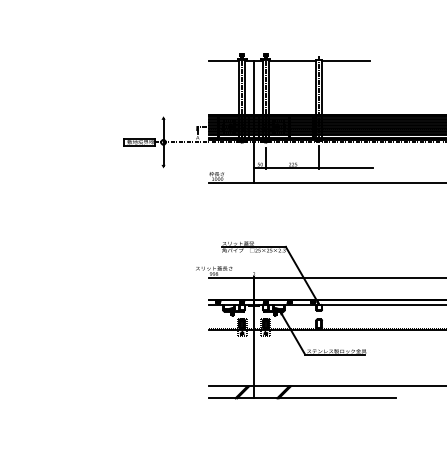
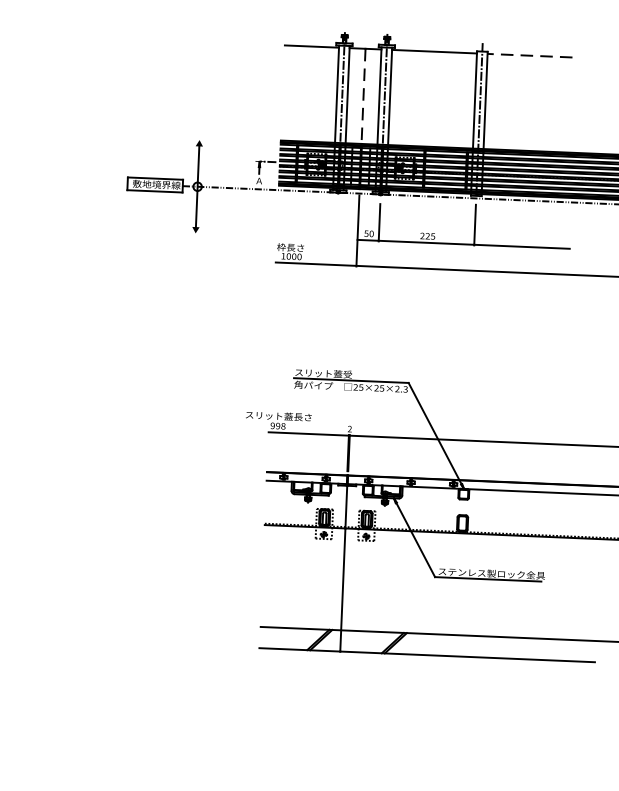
line: (345, 61) -> (529, 55), solid -> dashed
line: (253, 88) -> (362, 97), solid -> dashed

